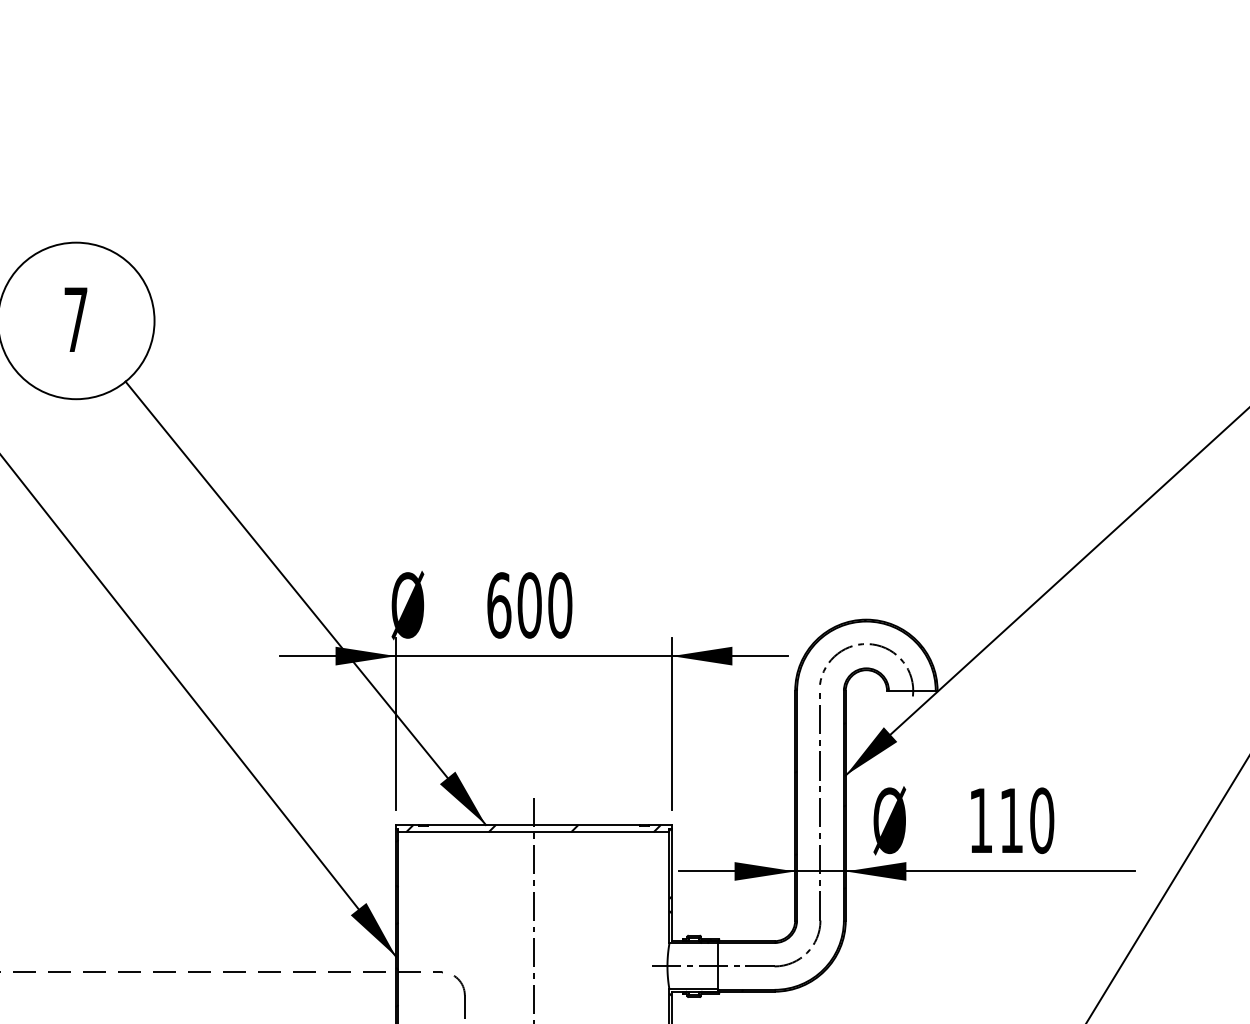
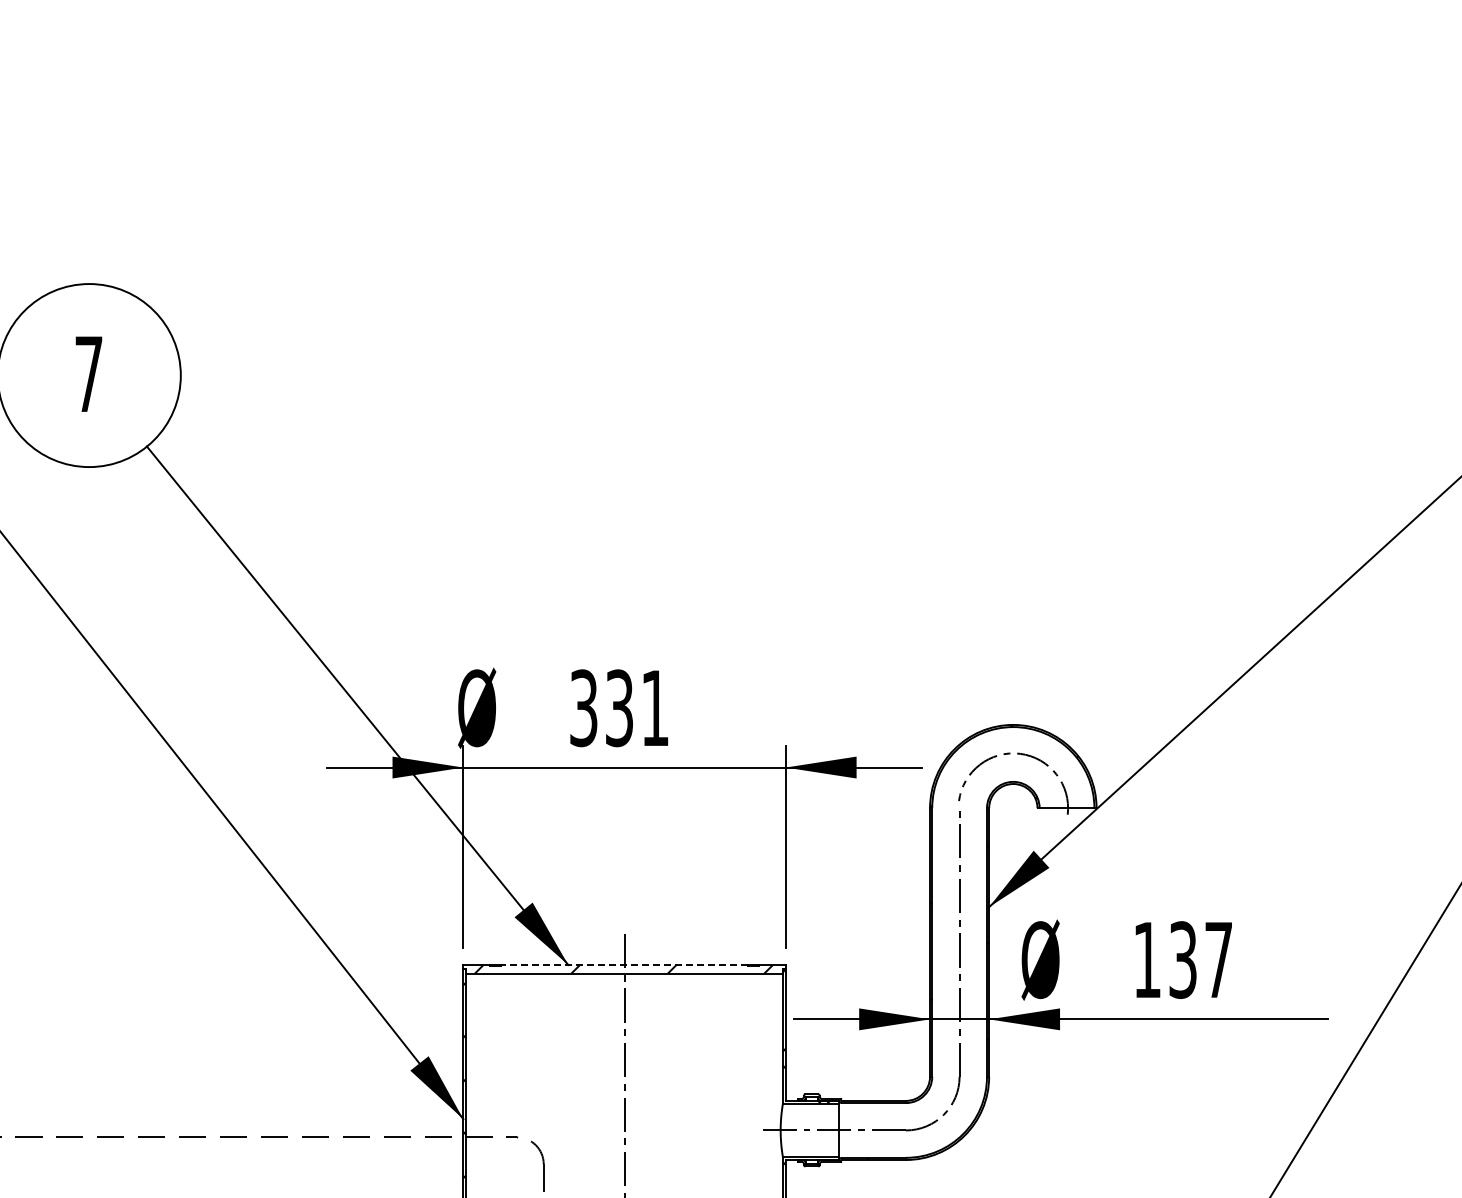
text: (529, 605) -> (619, 708), 600 -> 331
text: (1026, 821) -> (1200, 960), 110 -> 137
line: (533, 825) -> (624, 965), solid -> dashed

